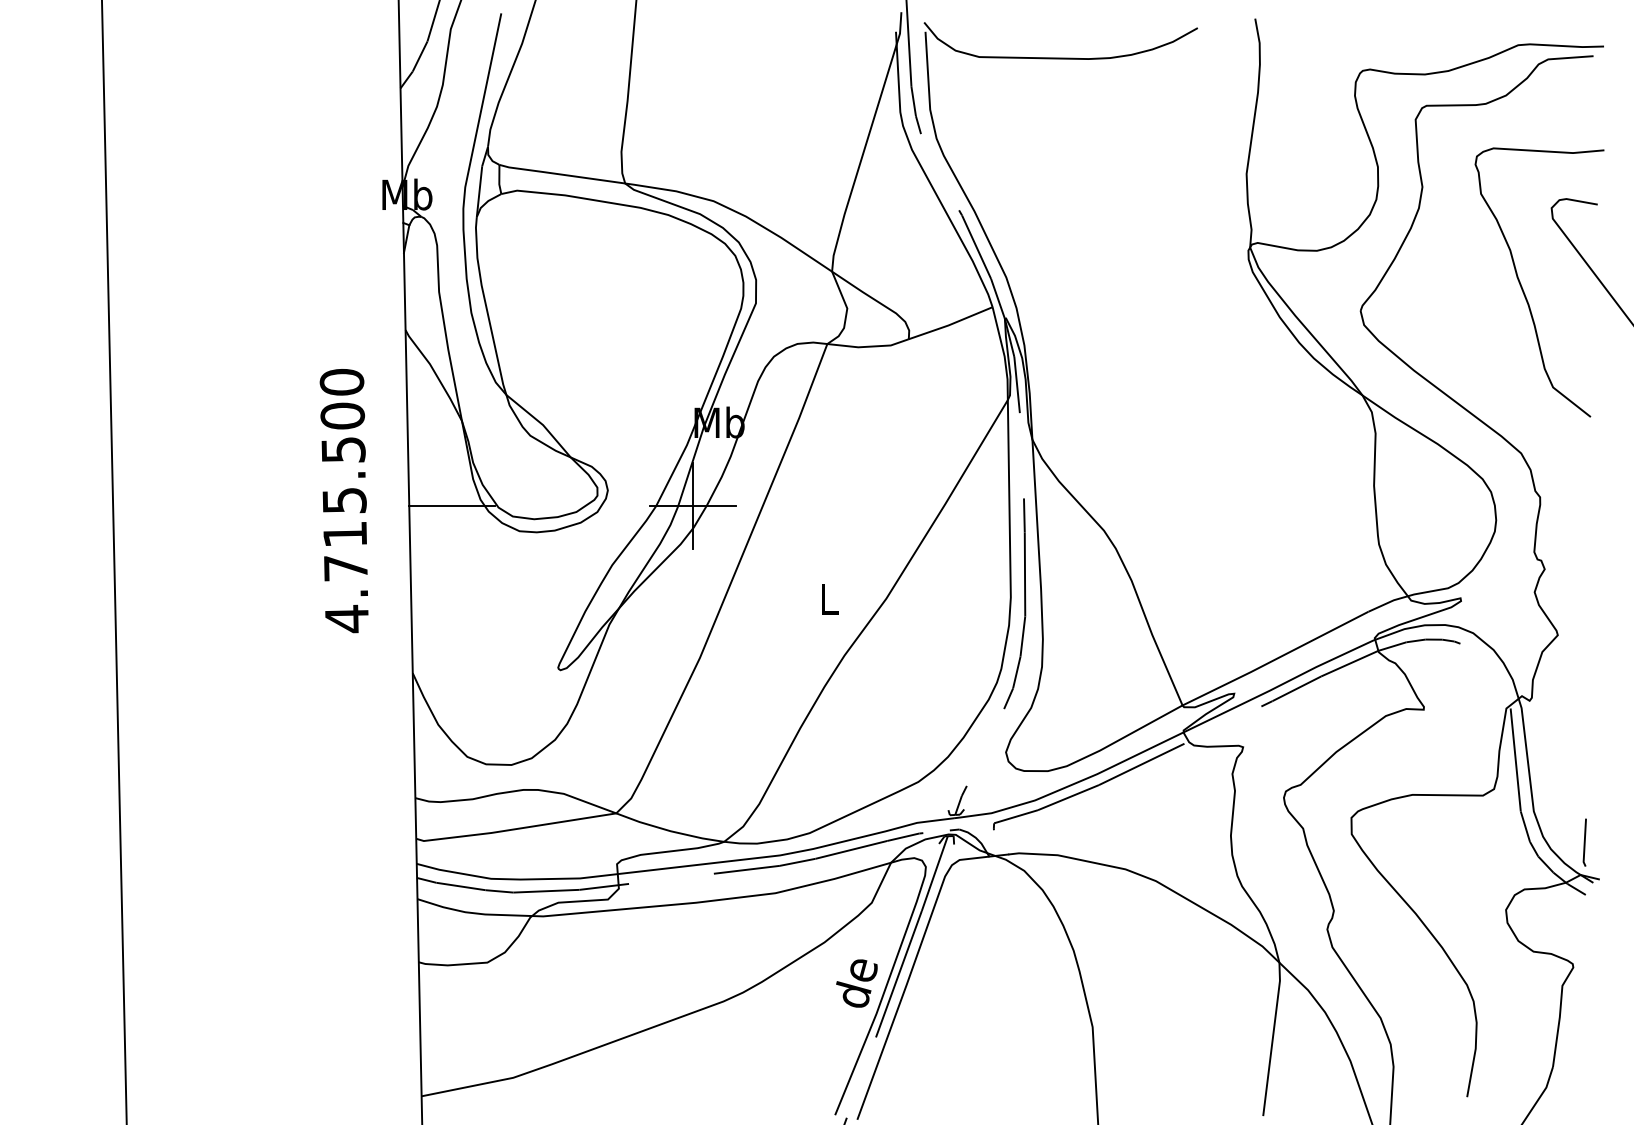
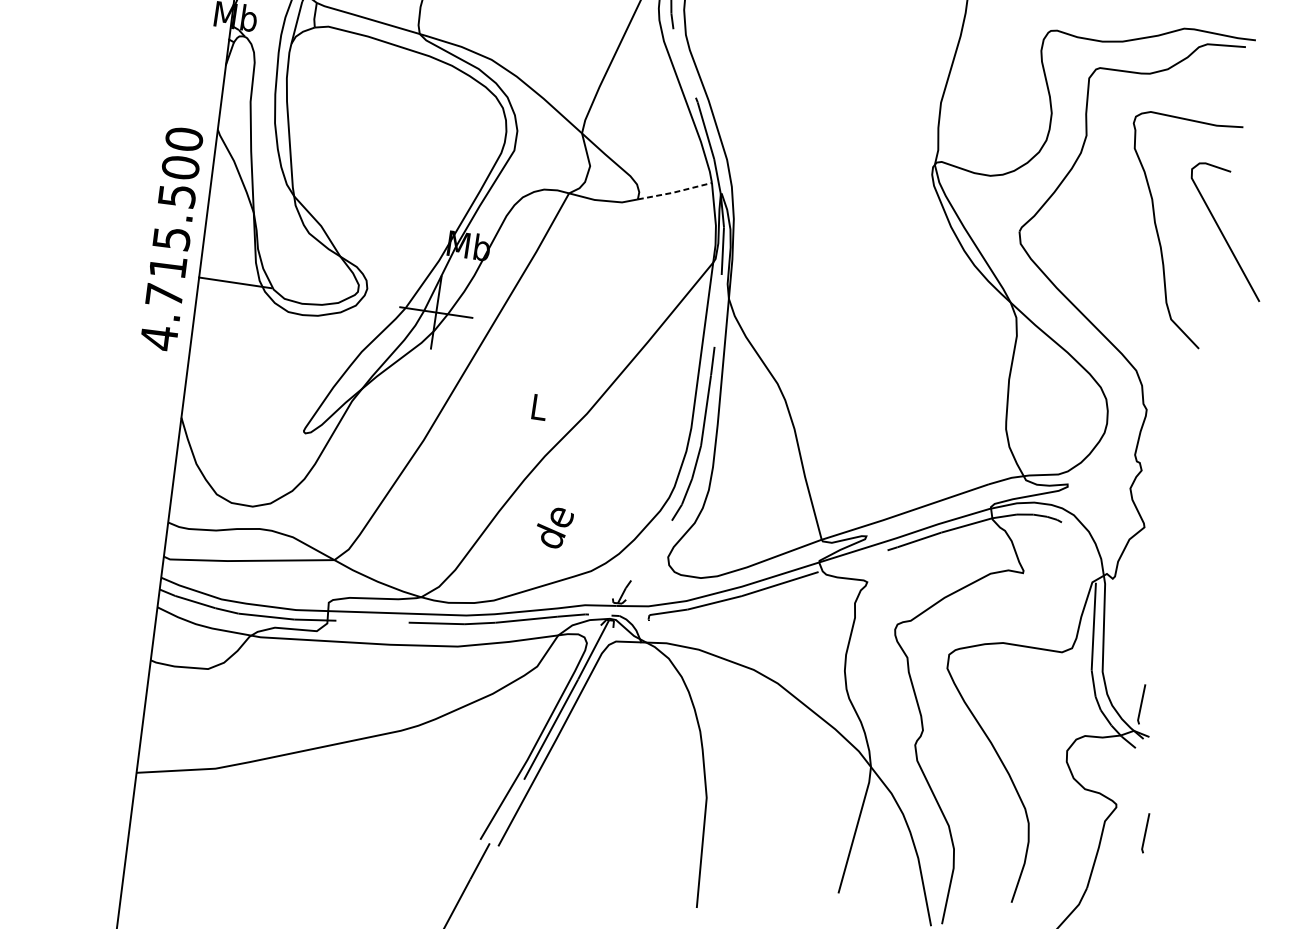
line: (950, 324) -> (674, 192), solid -> dashed
text: (343, 501) -> (170, 239), moved
text: (856, 983) -> (554, 527), moved
line: (1611, 992) -> (1145, 833), added

